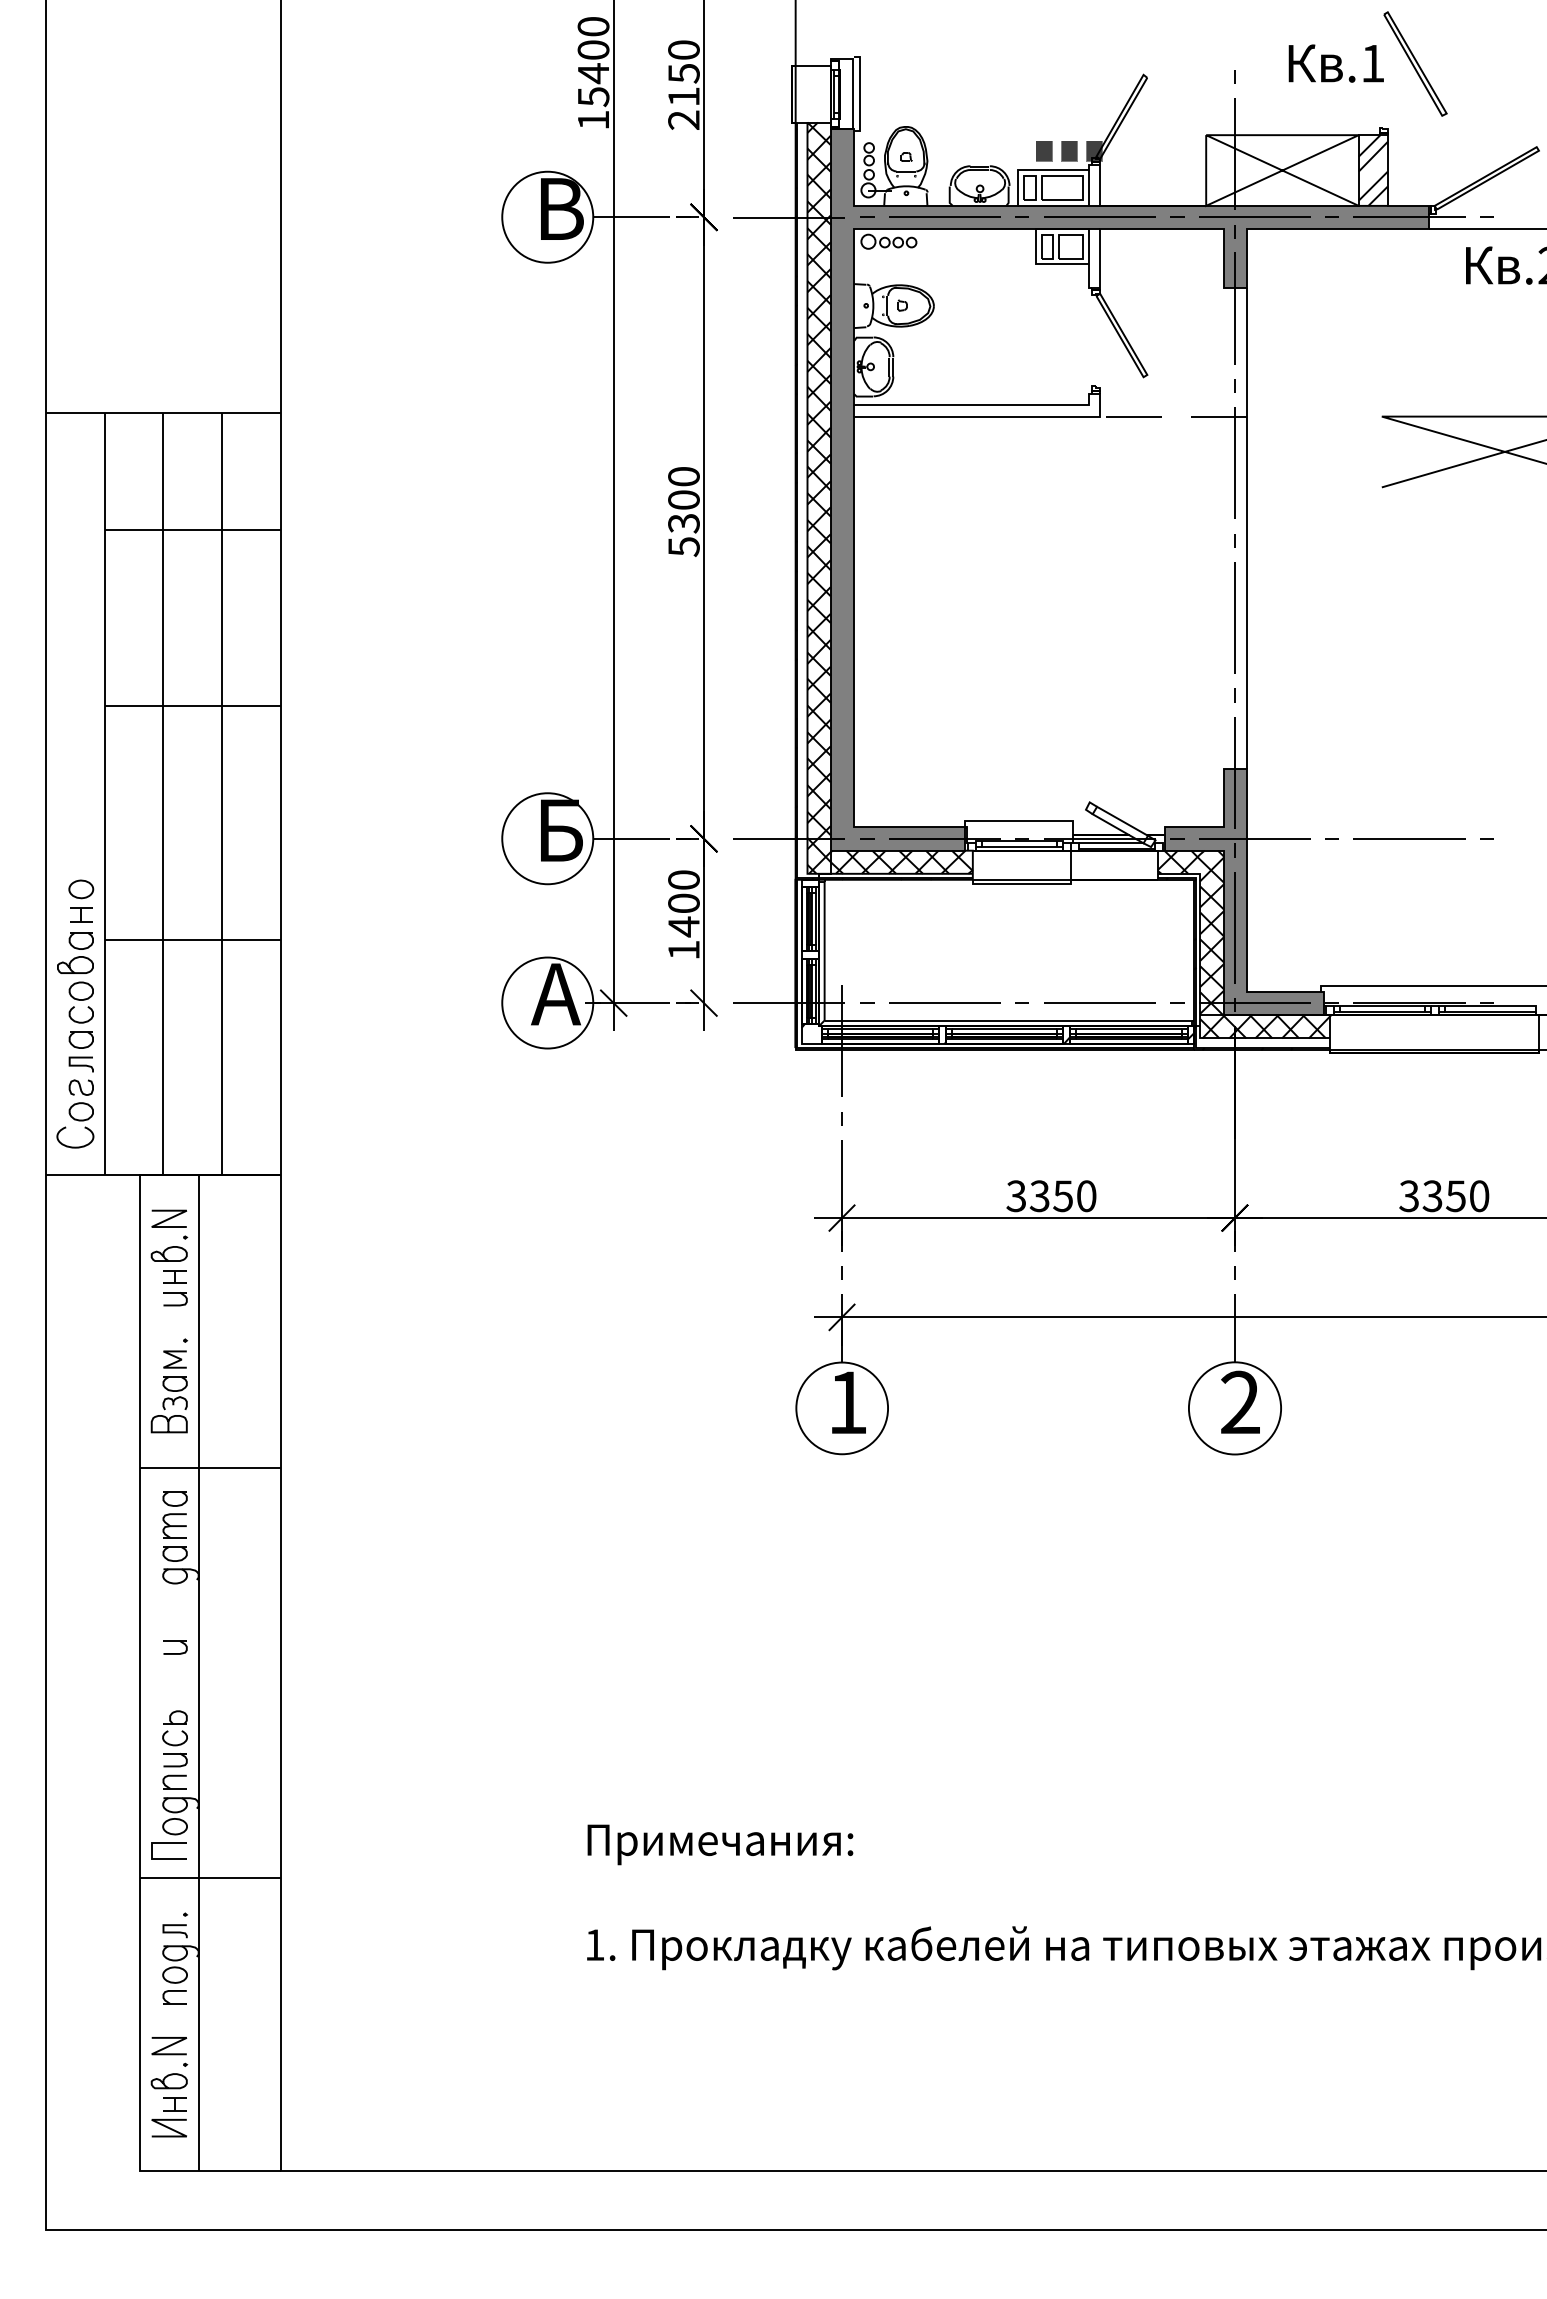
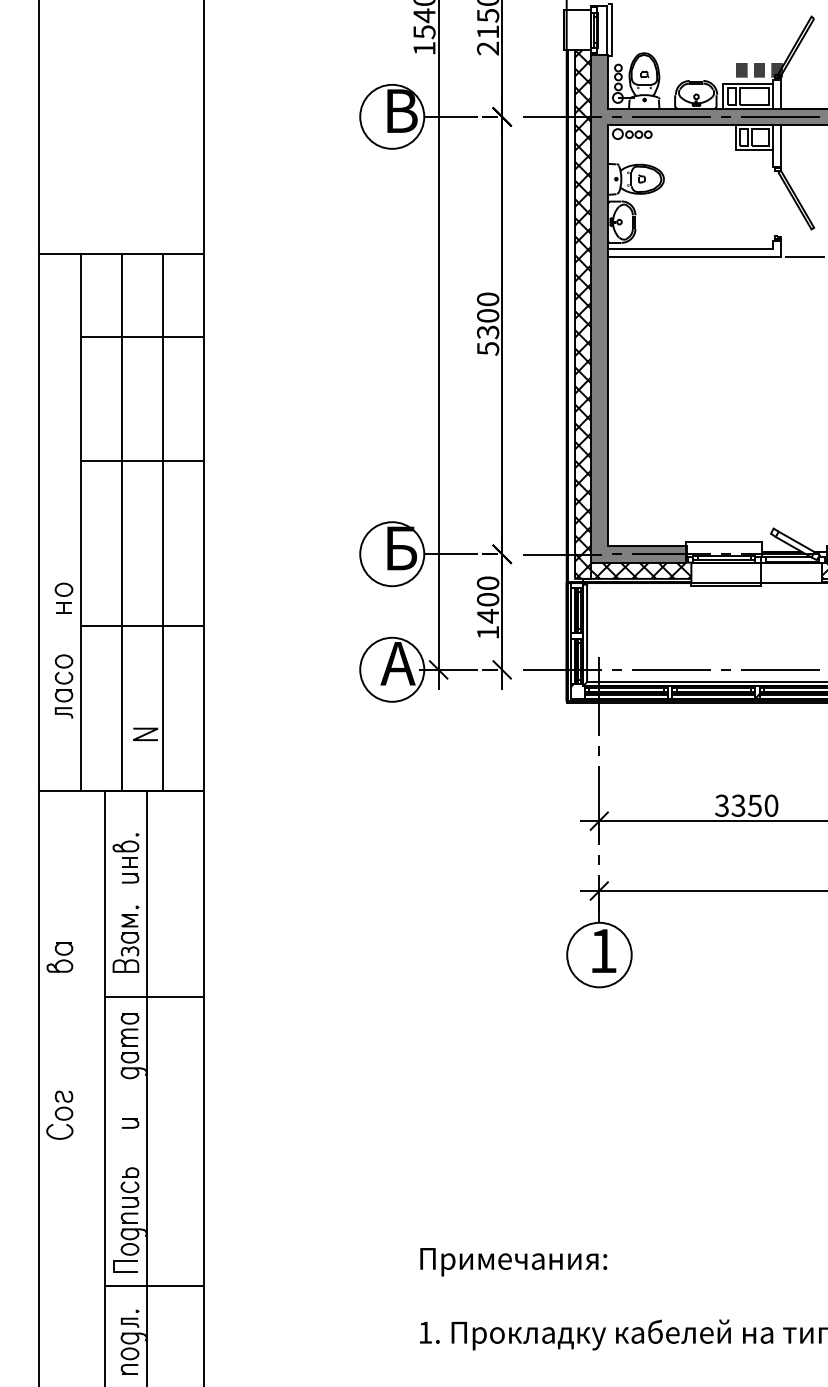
part: (75, 952) -> (59, 957), moved
part: (75, 1113) -> (59, 1114), moved
line: (168, 1218) -> (145, 734), moved

